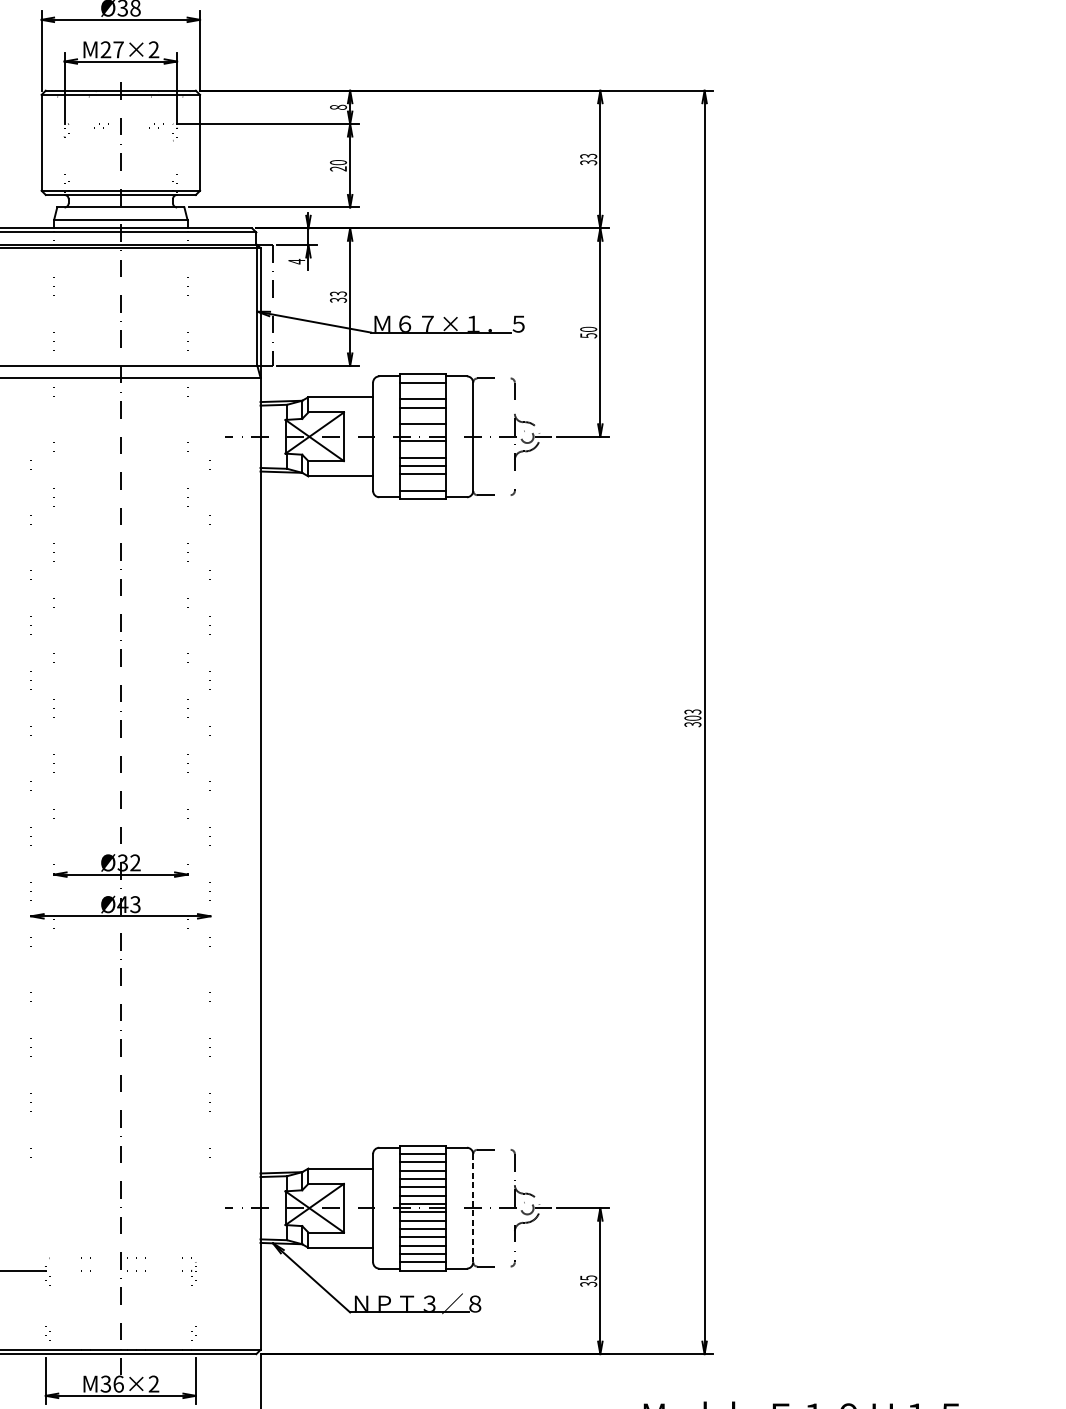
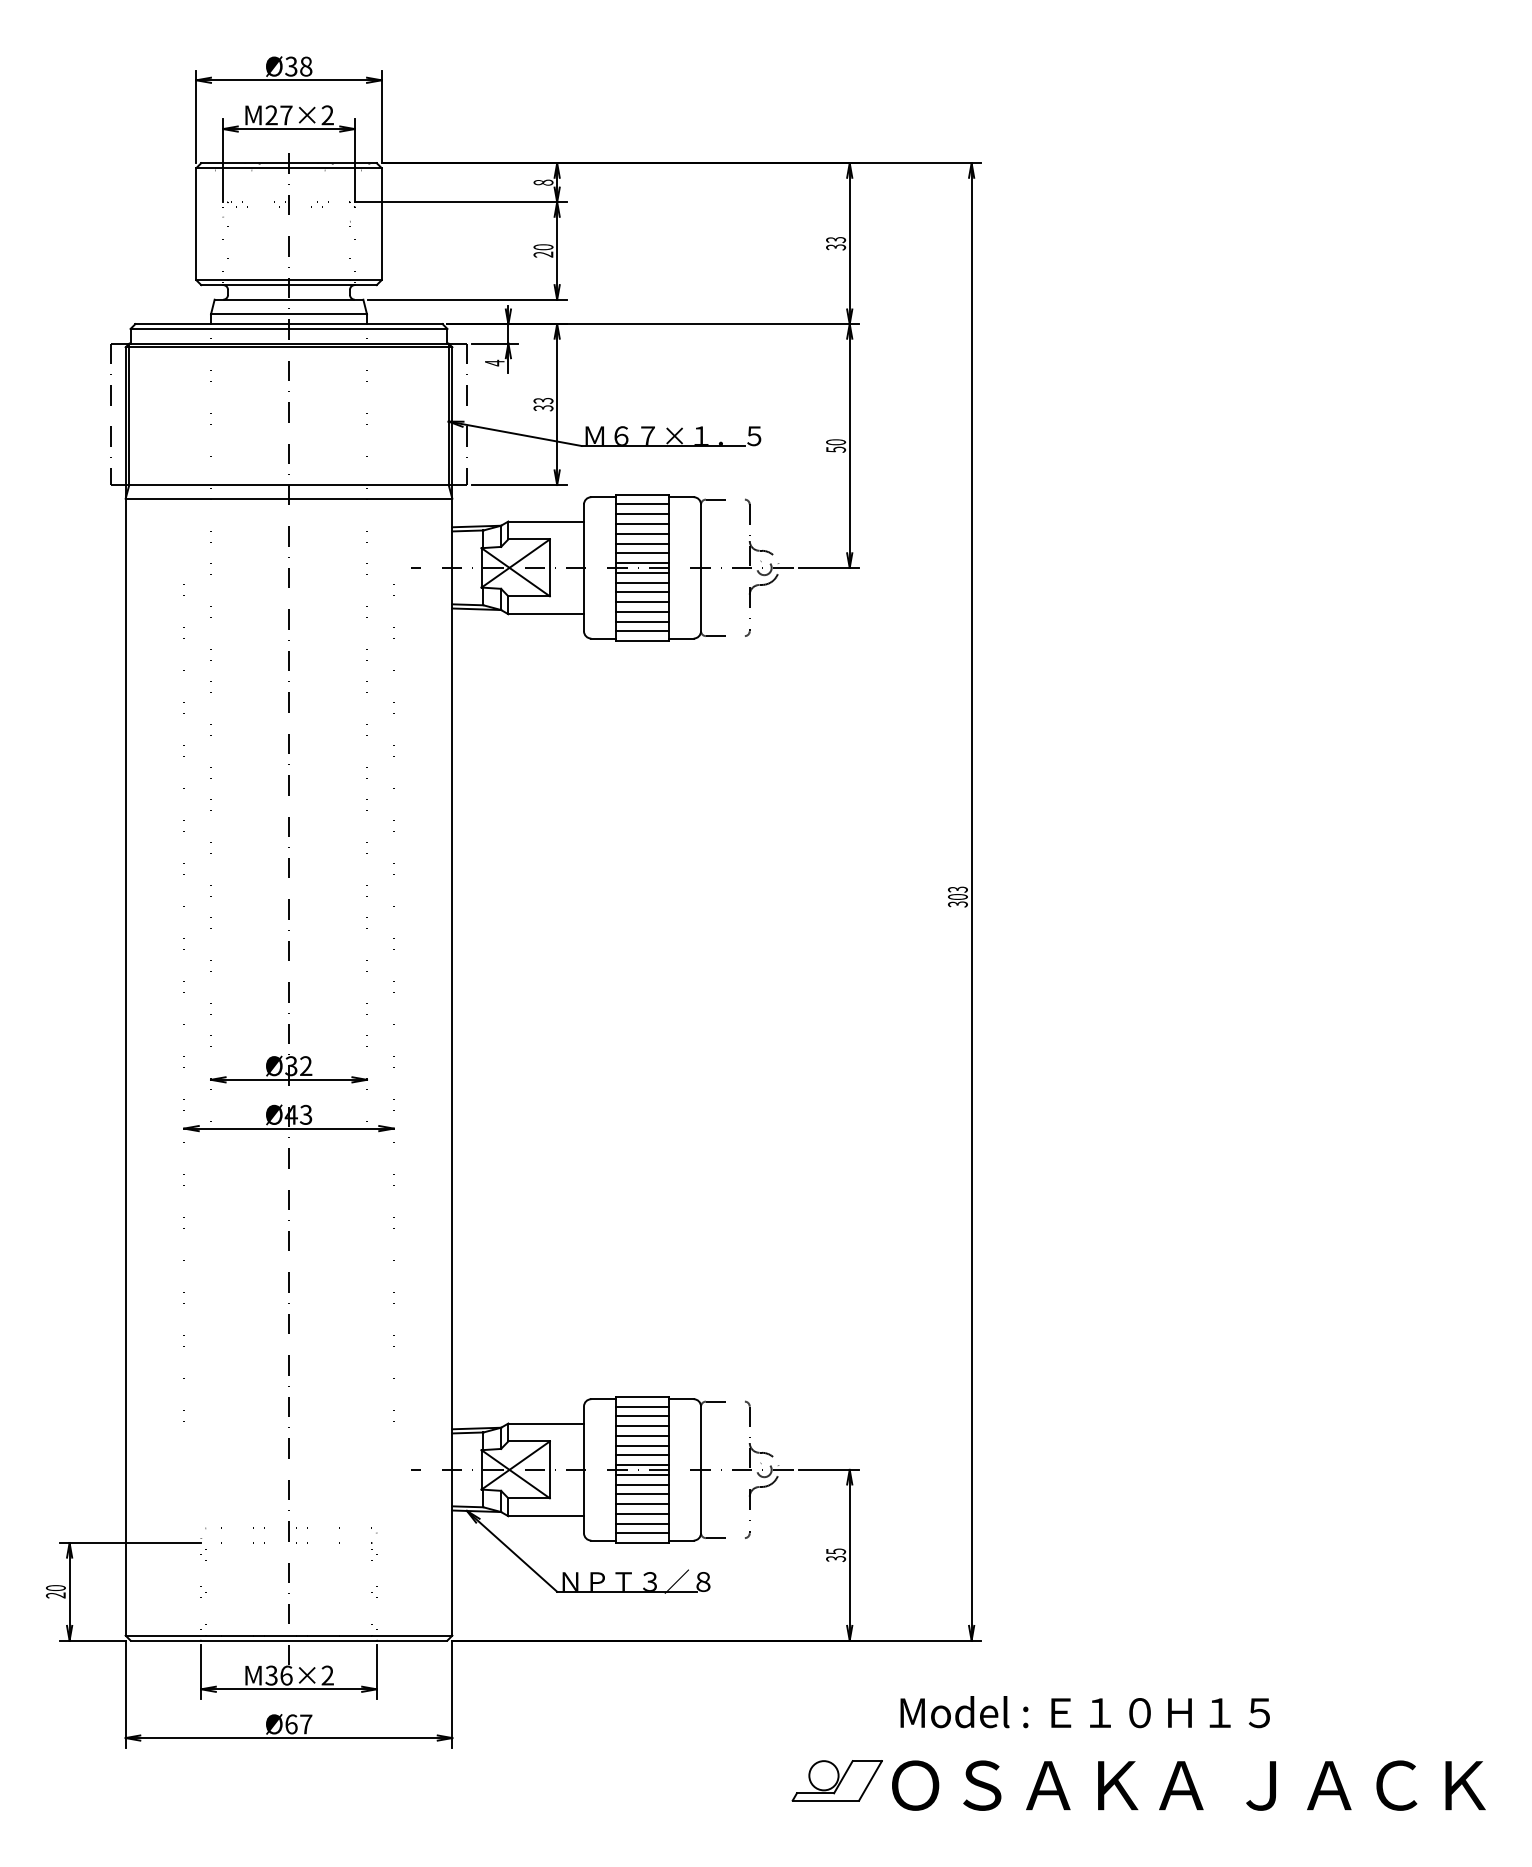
line: (423, 391) -> (642, 514), added
line: (423, 415) -> (642, 543), added
line: (423, 433) -> (642, 563), added
line: (423, 449) -> (642, 582), added
line: (423, 482) -> (642, 621), added
line: (473, 1208) -> (701, 1470), dashed -> solid

